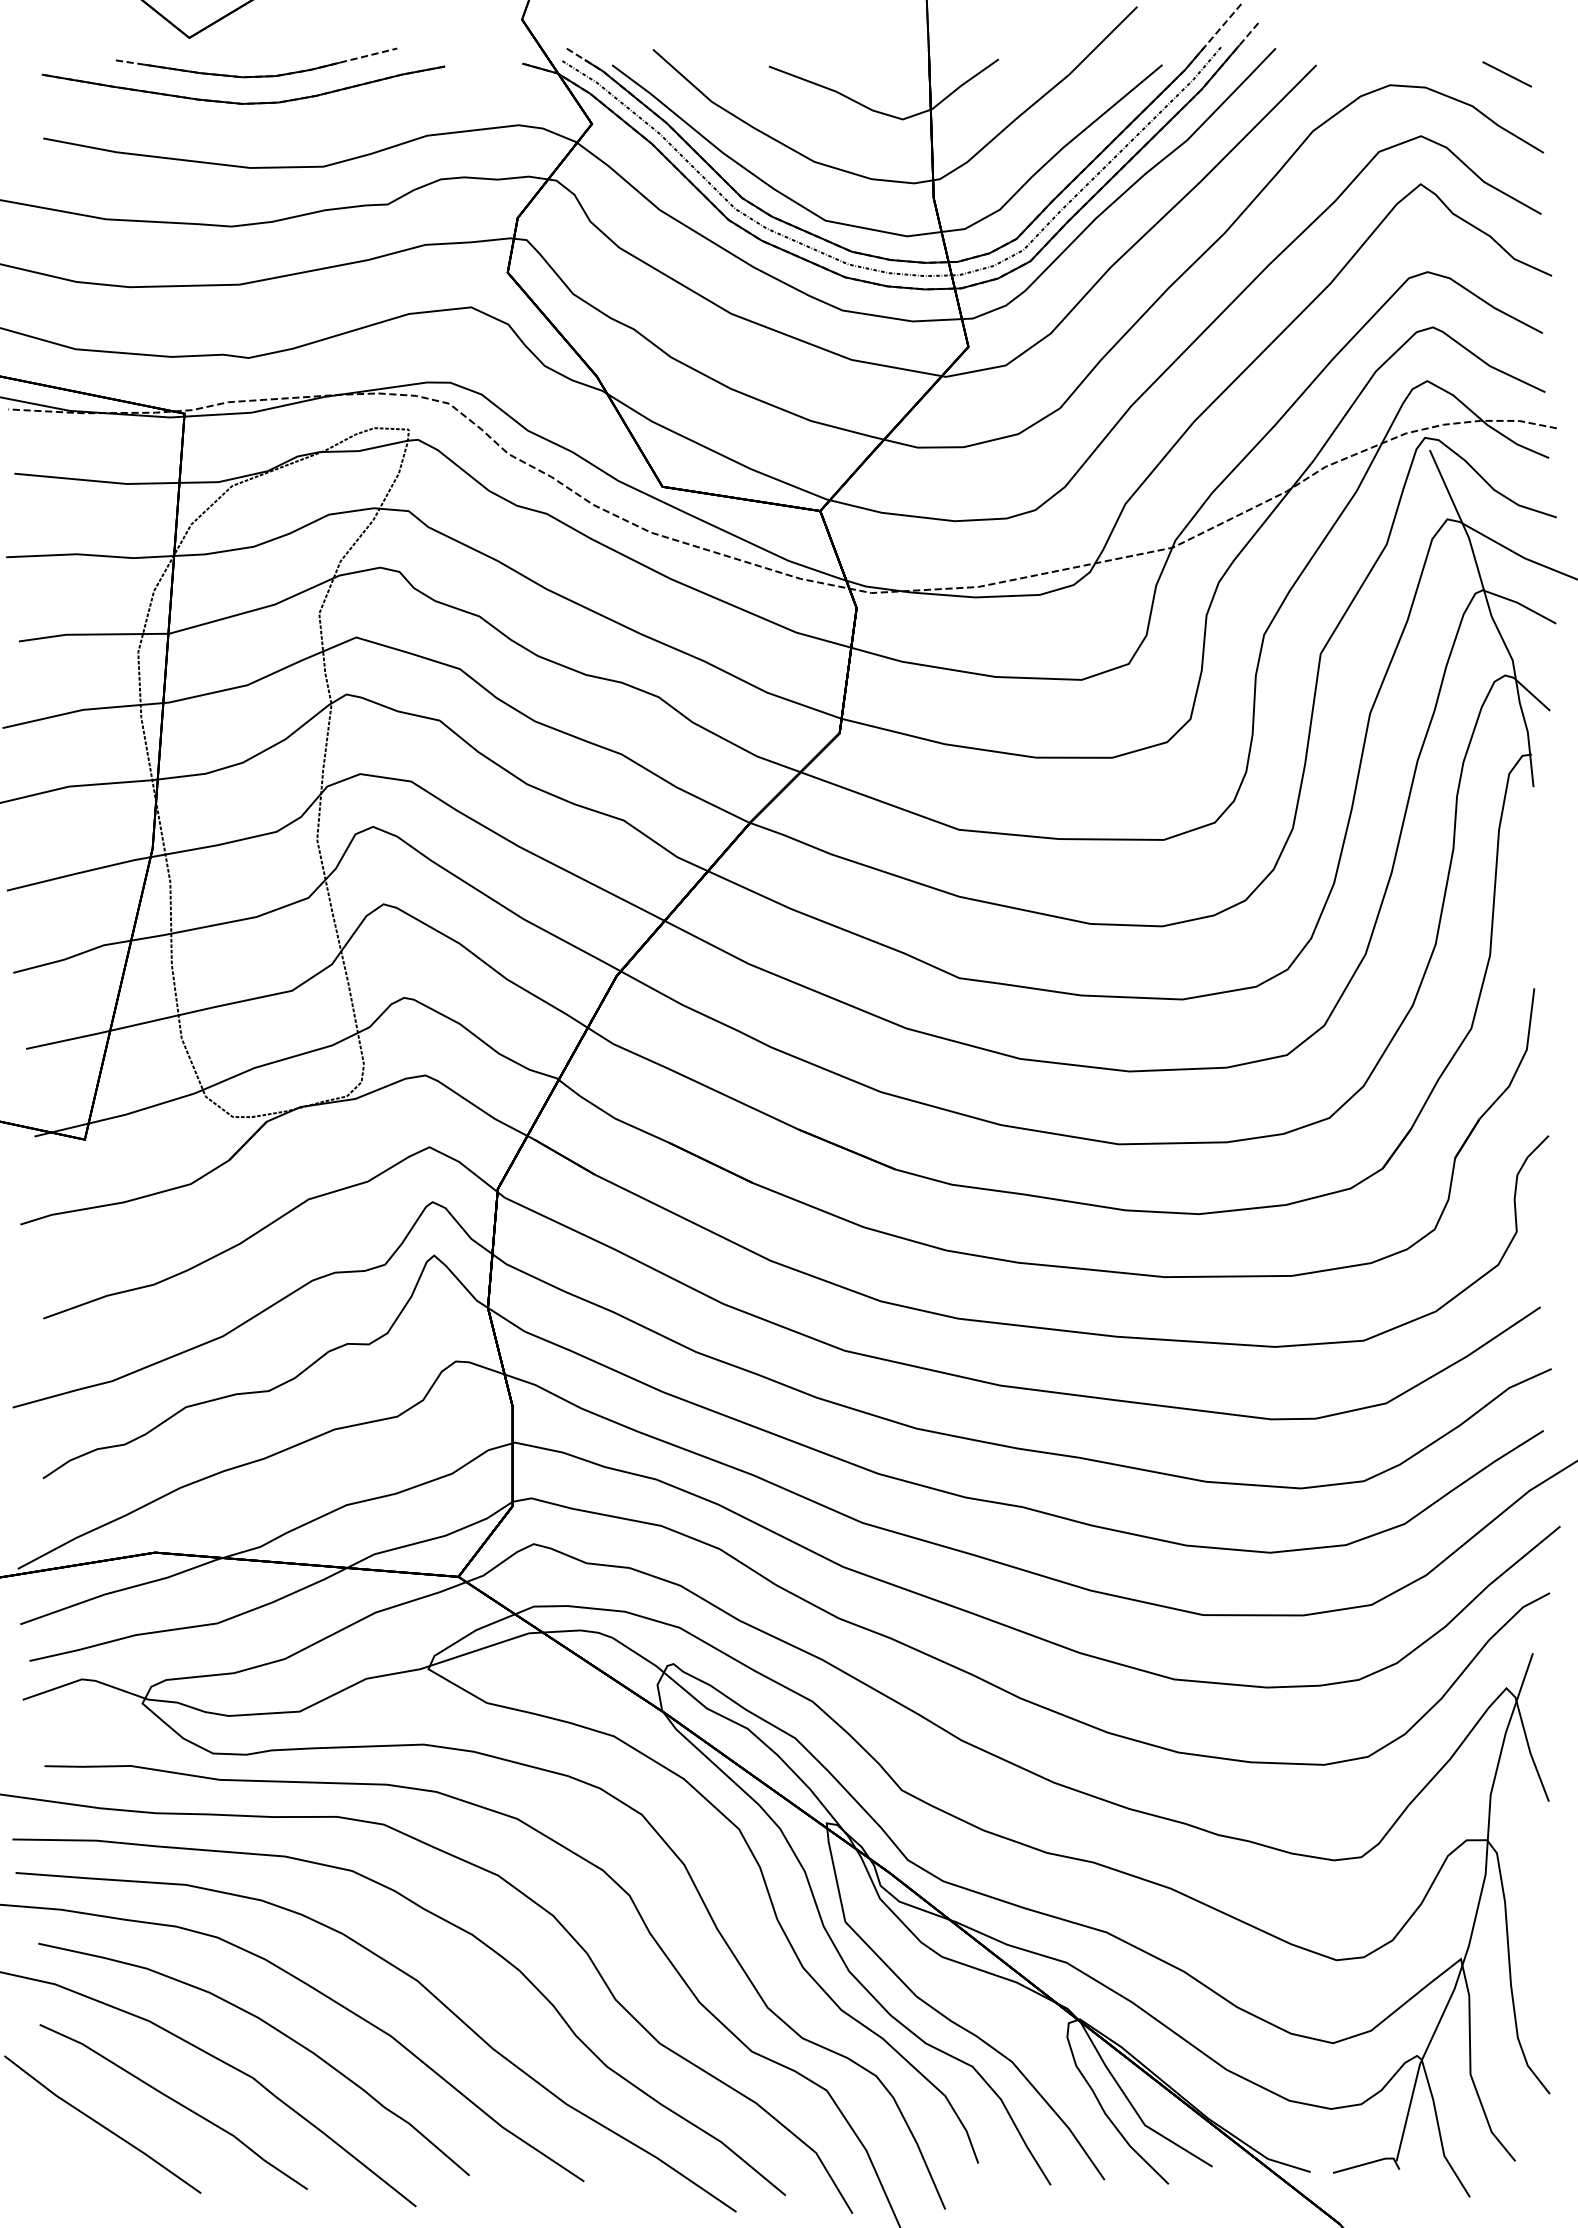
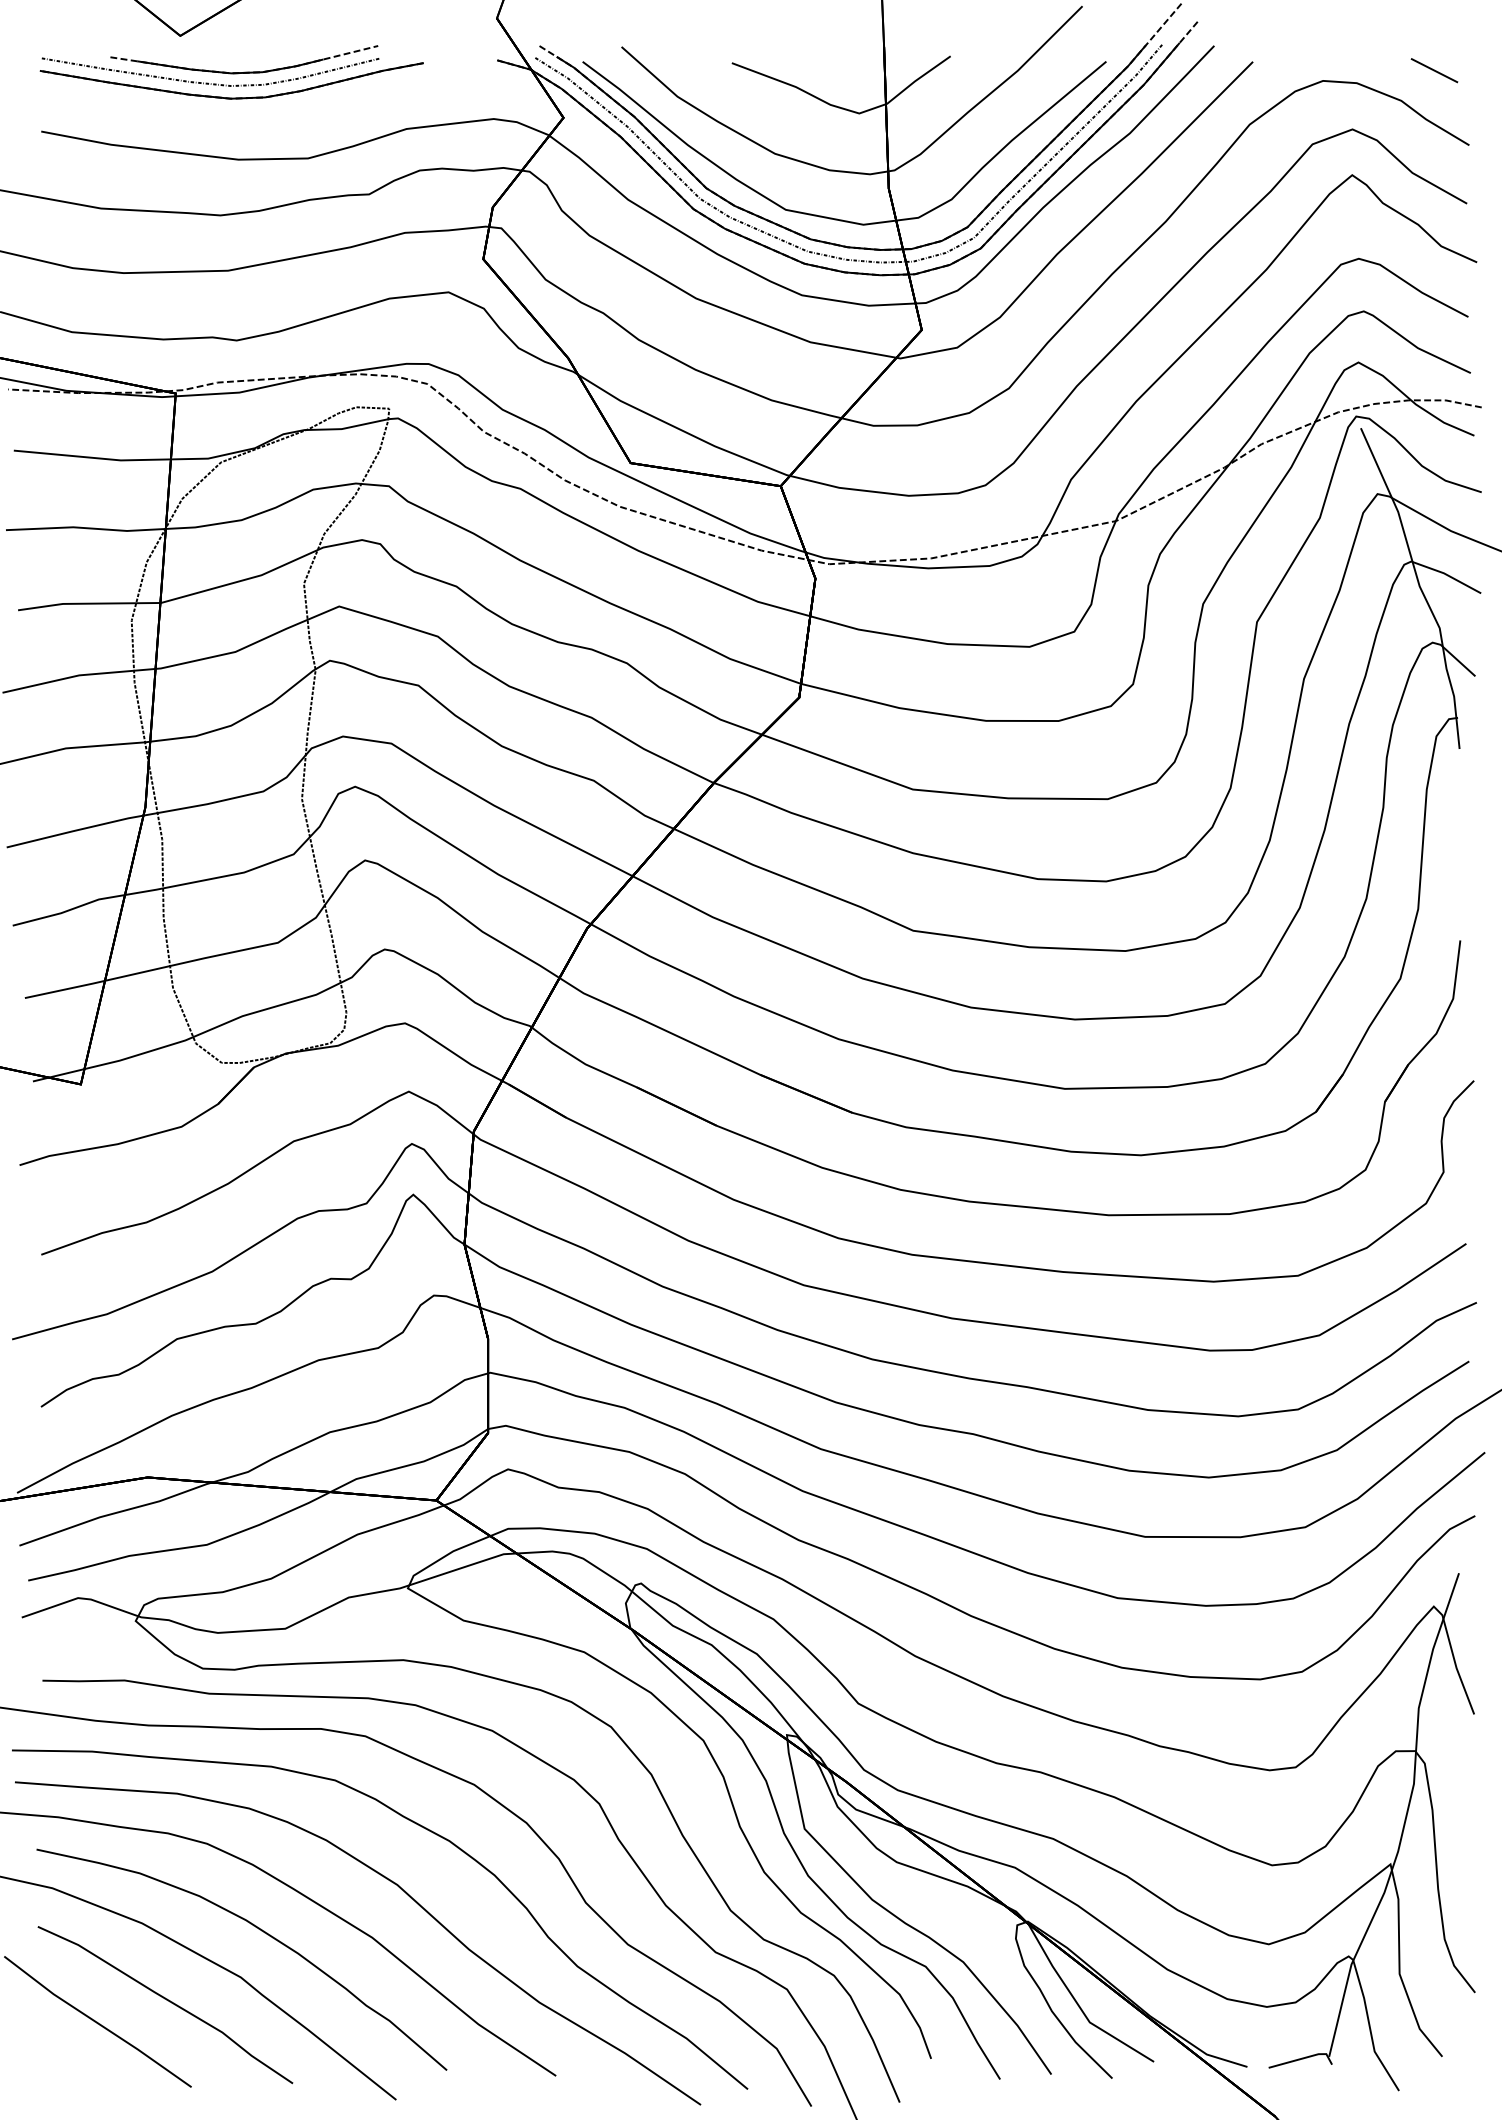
curve: (219, 87) -> (209, 83), added

